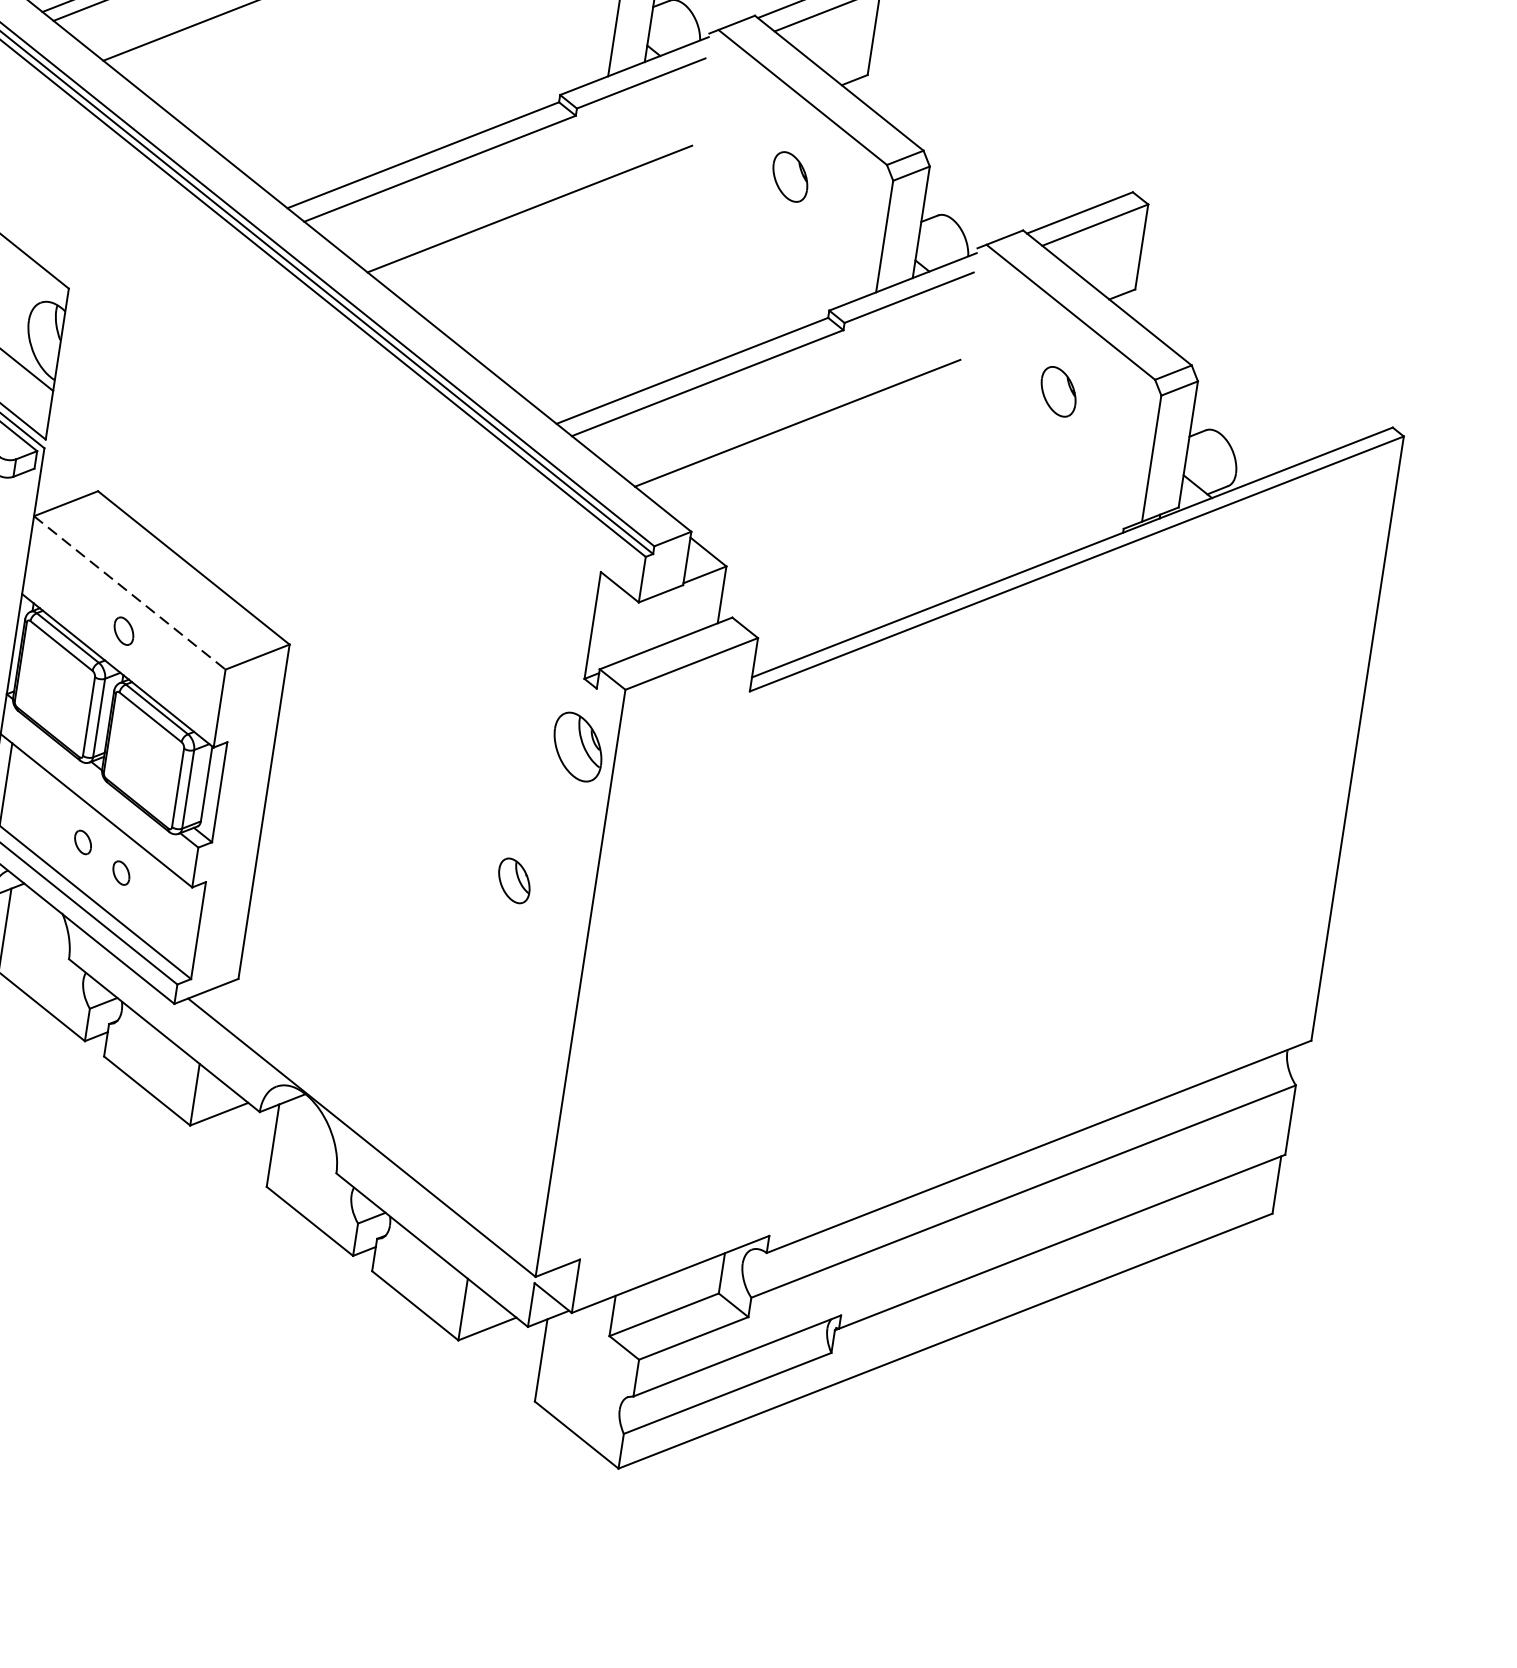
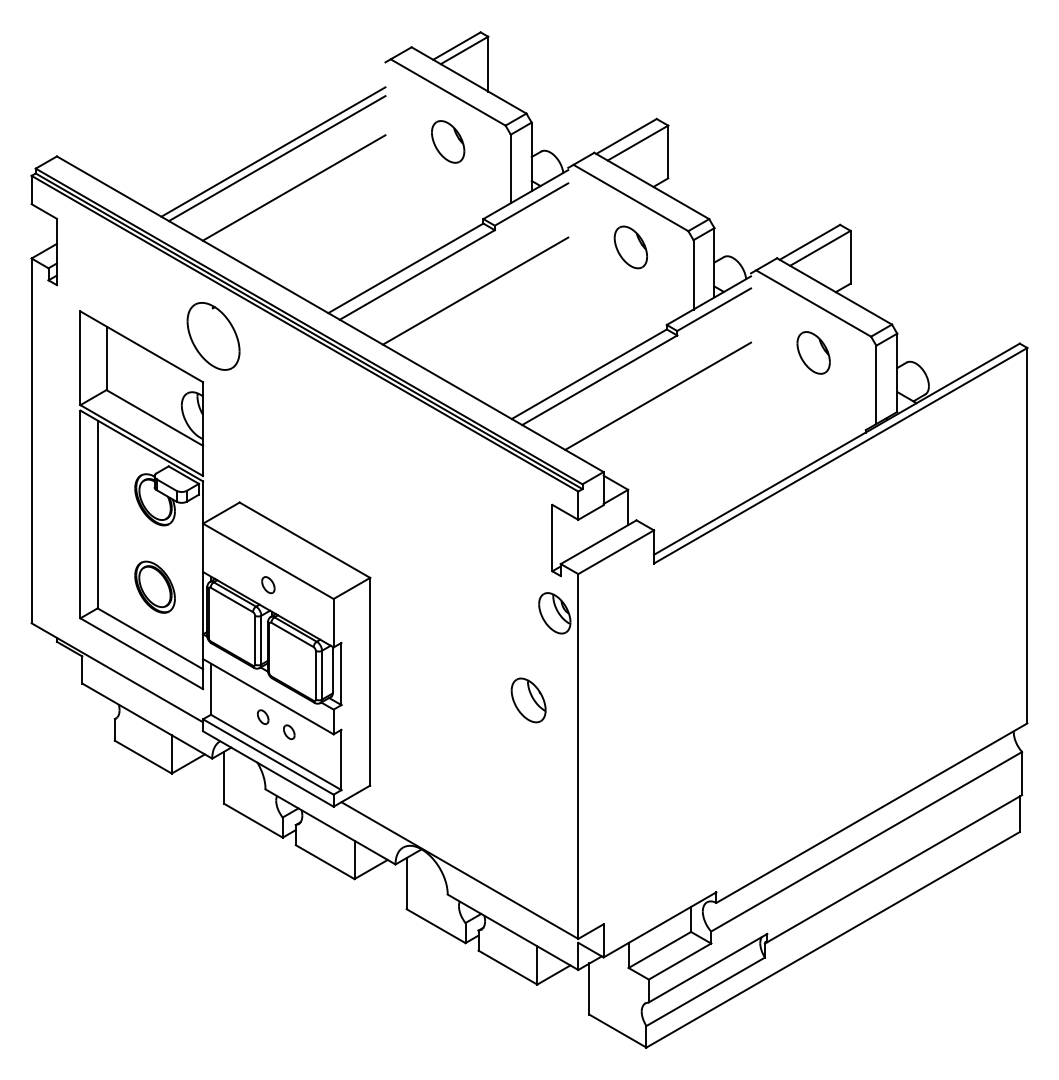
part: (789, 177) -> (630, 247), size x1.43
part: (96, 217) -> (213, 336), added
part: (1058, 391) -> (813, 352), size x1.43
line: (129, 593) -> (268, 561), dashed -> solid
part: (514, 880) -> (528, 700), size x1.67

